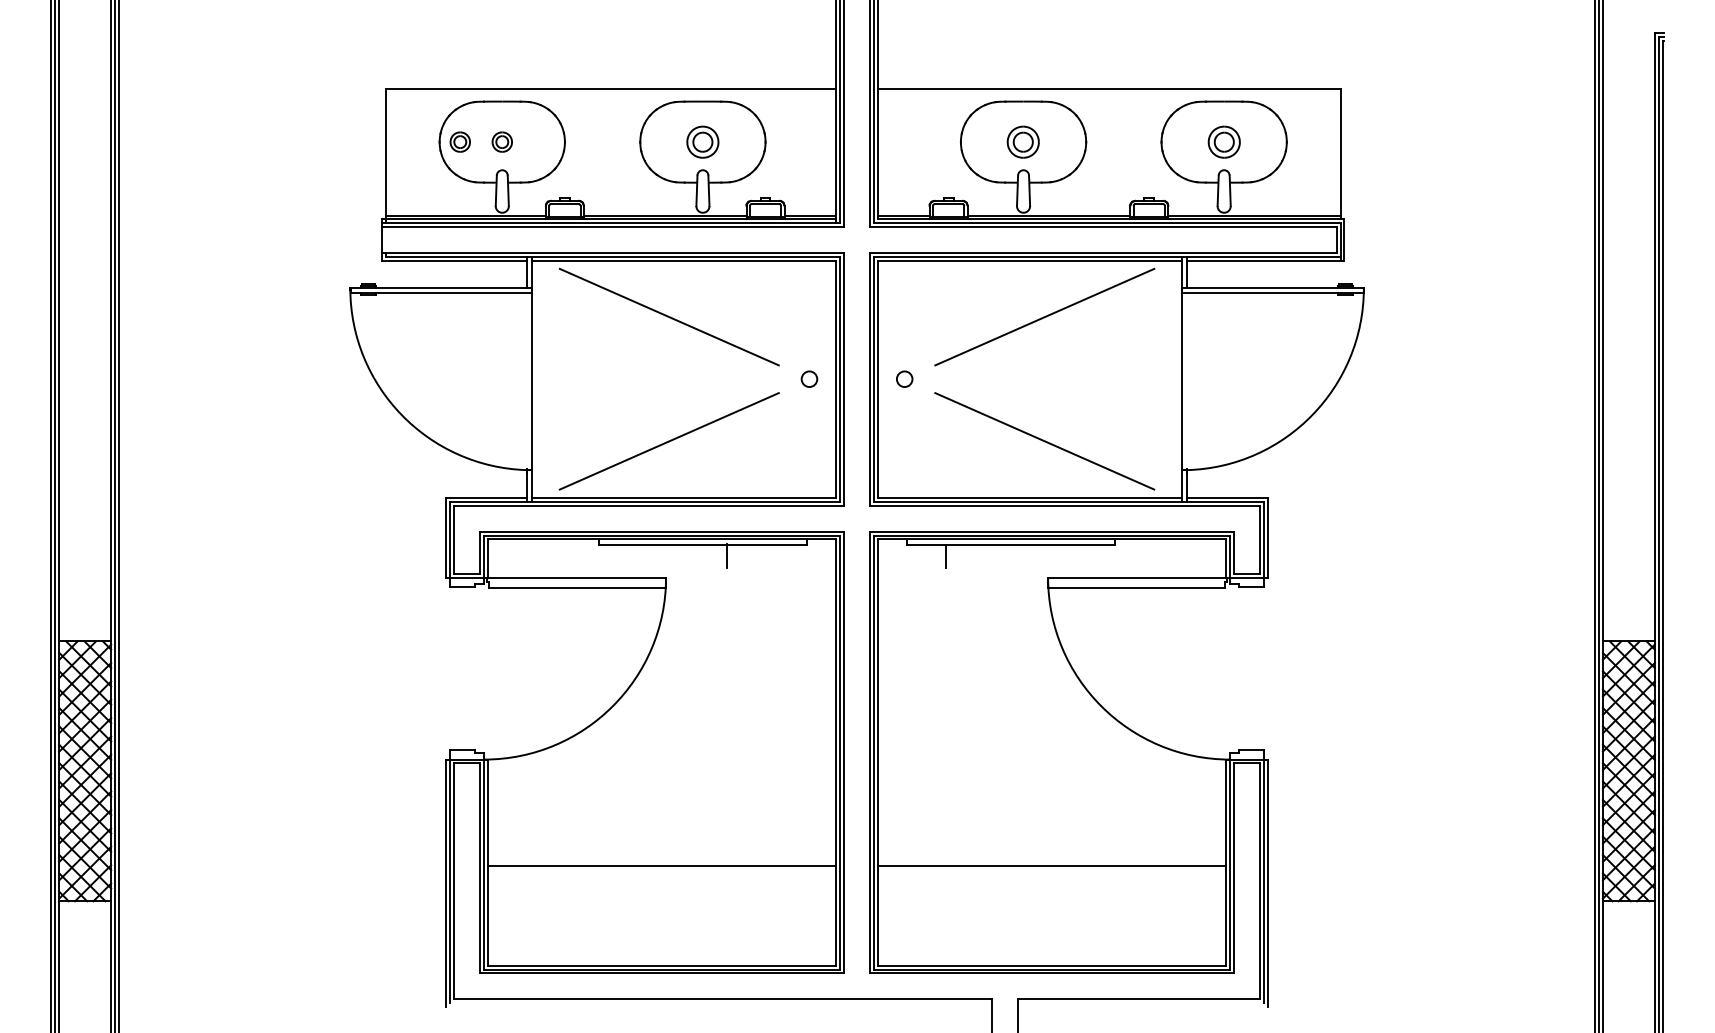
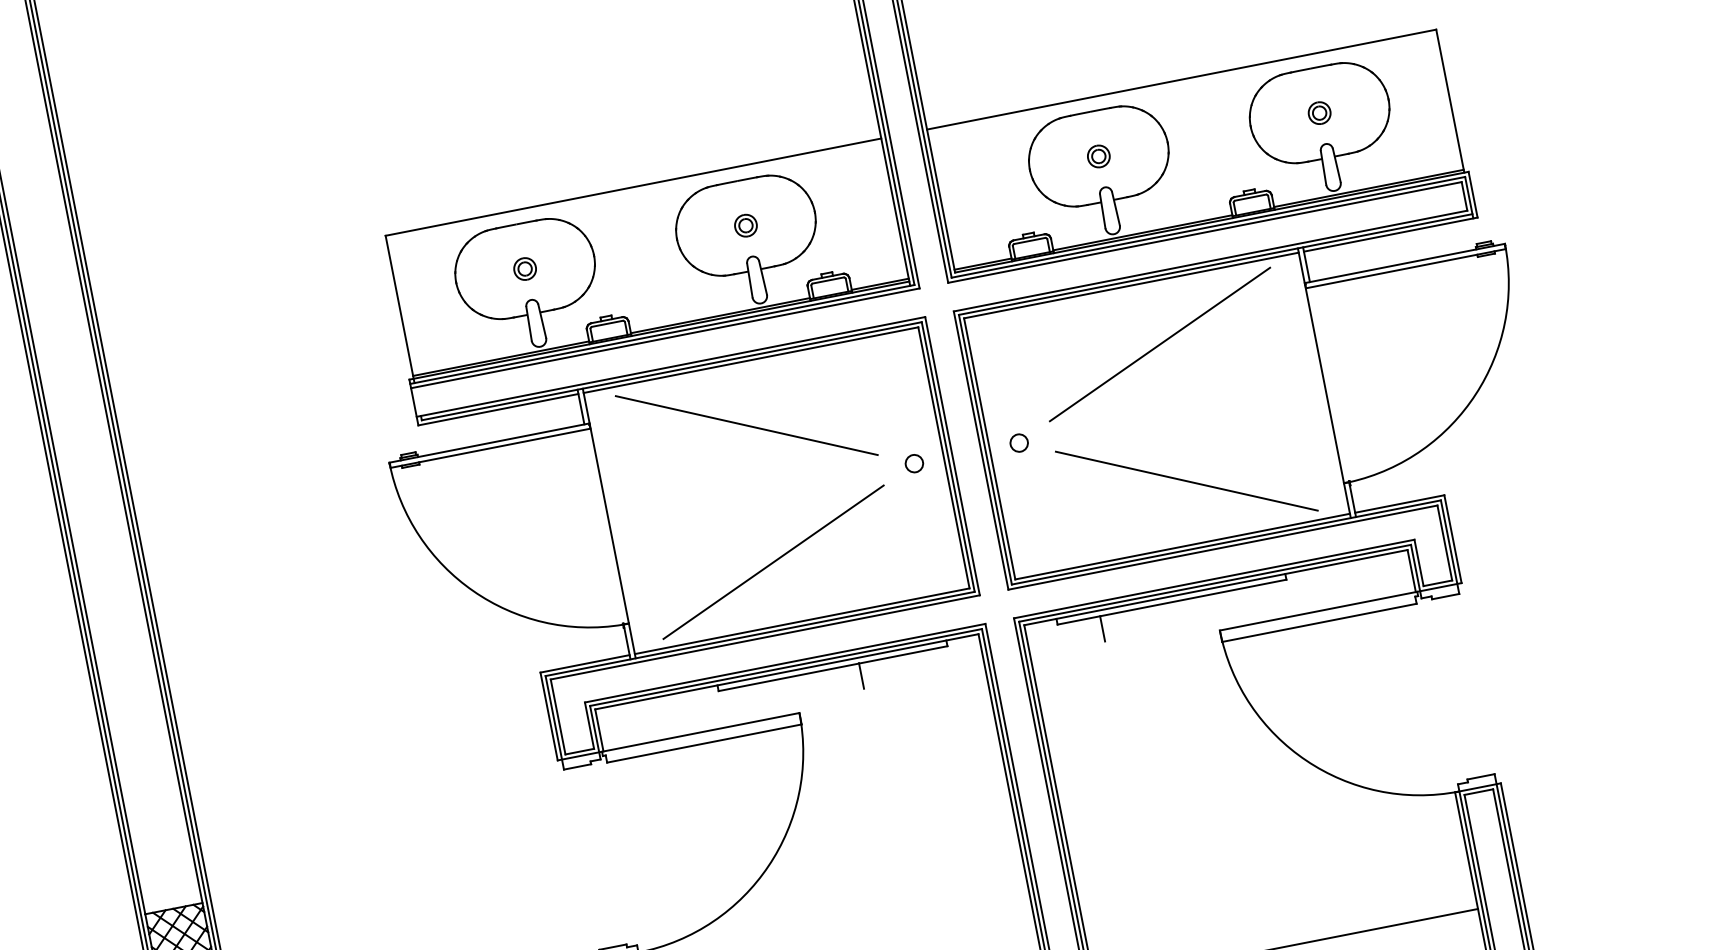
part: (459, 141) -> (477, 277), removed
part: (702, 141) -> (745, 225), size x0.62
part: (1023, 141) -> (1098, 155), size x0.62
part: (1223, 141) -> (1318, 112), size x0.62

